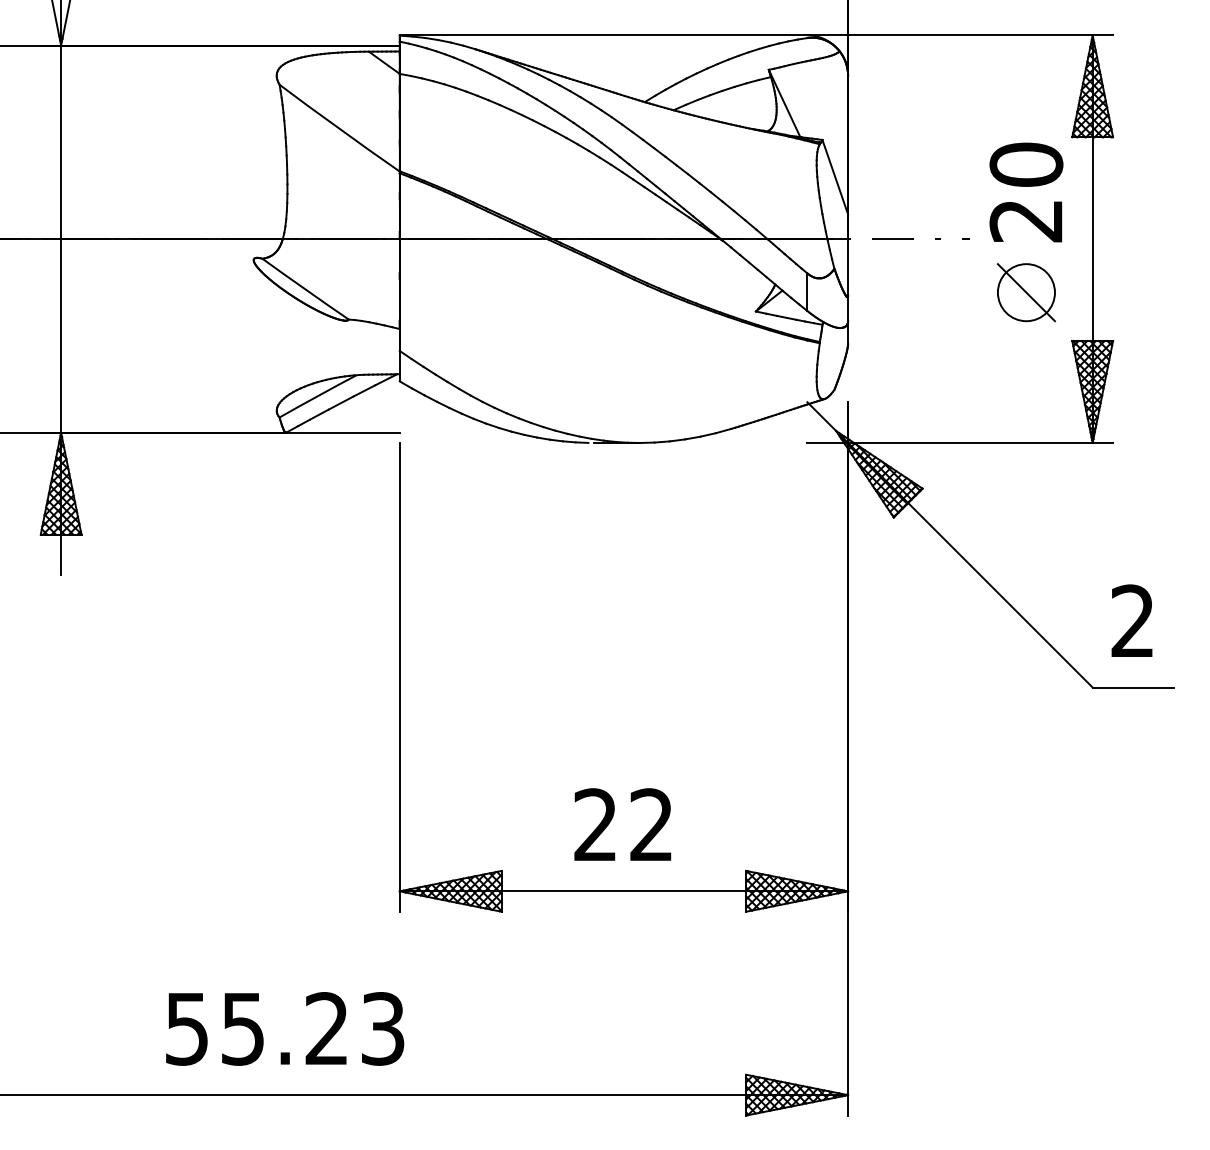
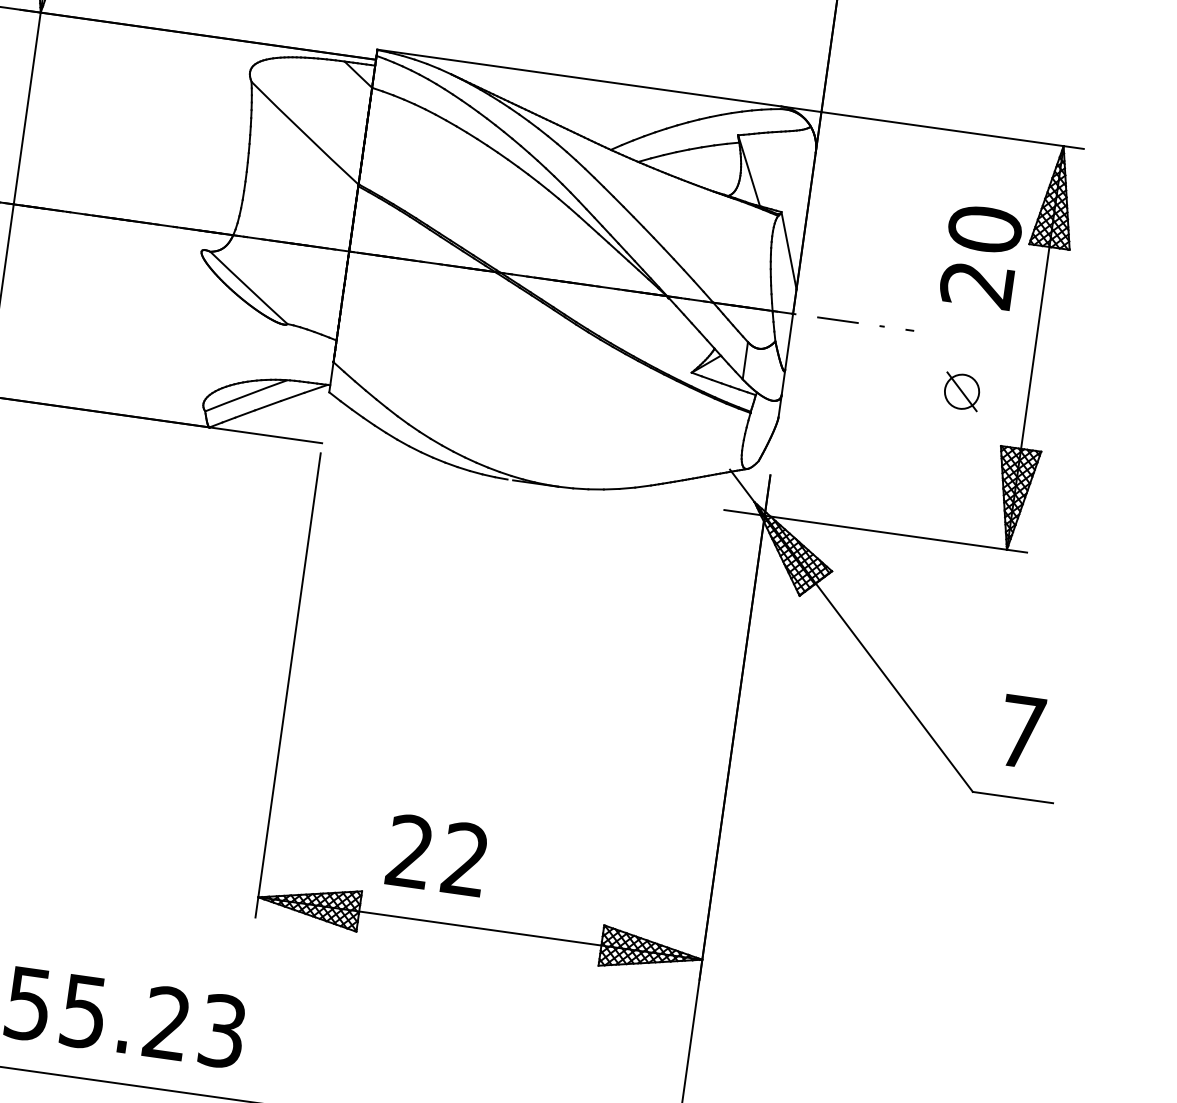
text: (1026, 192) -> (981, 256), moved
part: (1025, 292) -> (961, 391), size x0.6
text: (1132, 620) -> (1021, 731), 2 -> 7
text: (622, 824) -> (436, 854), moved

